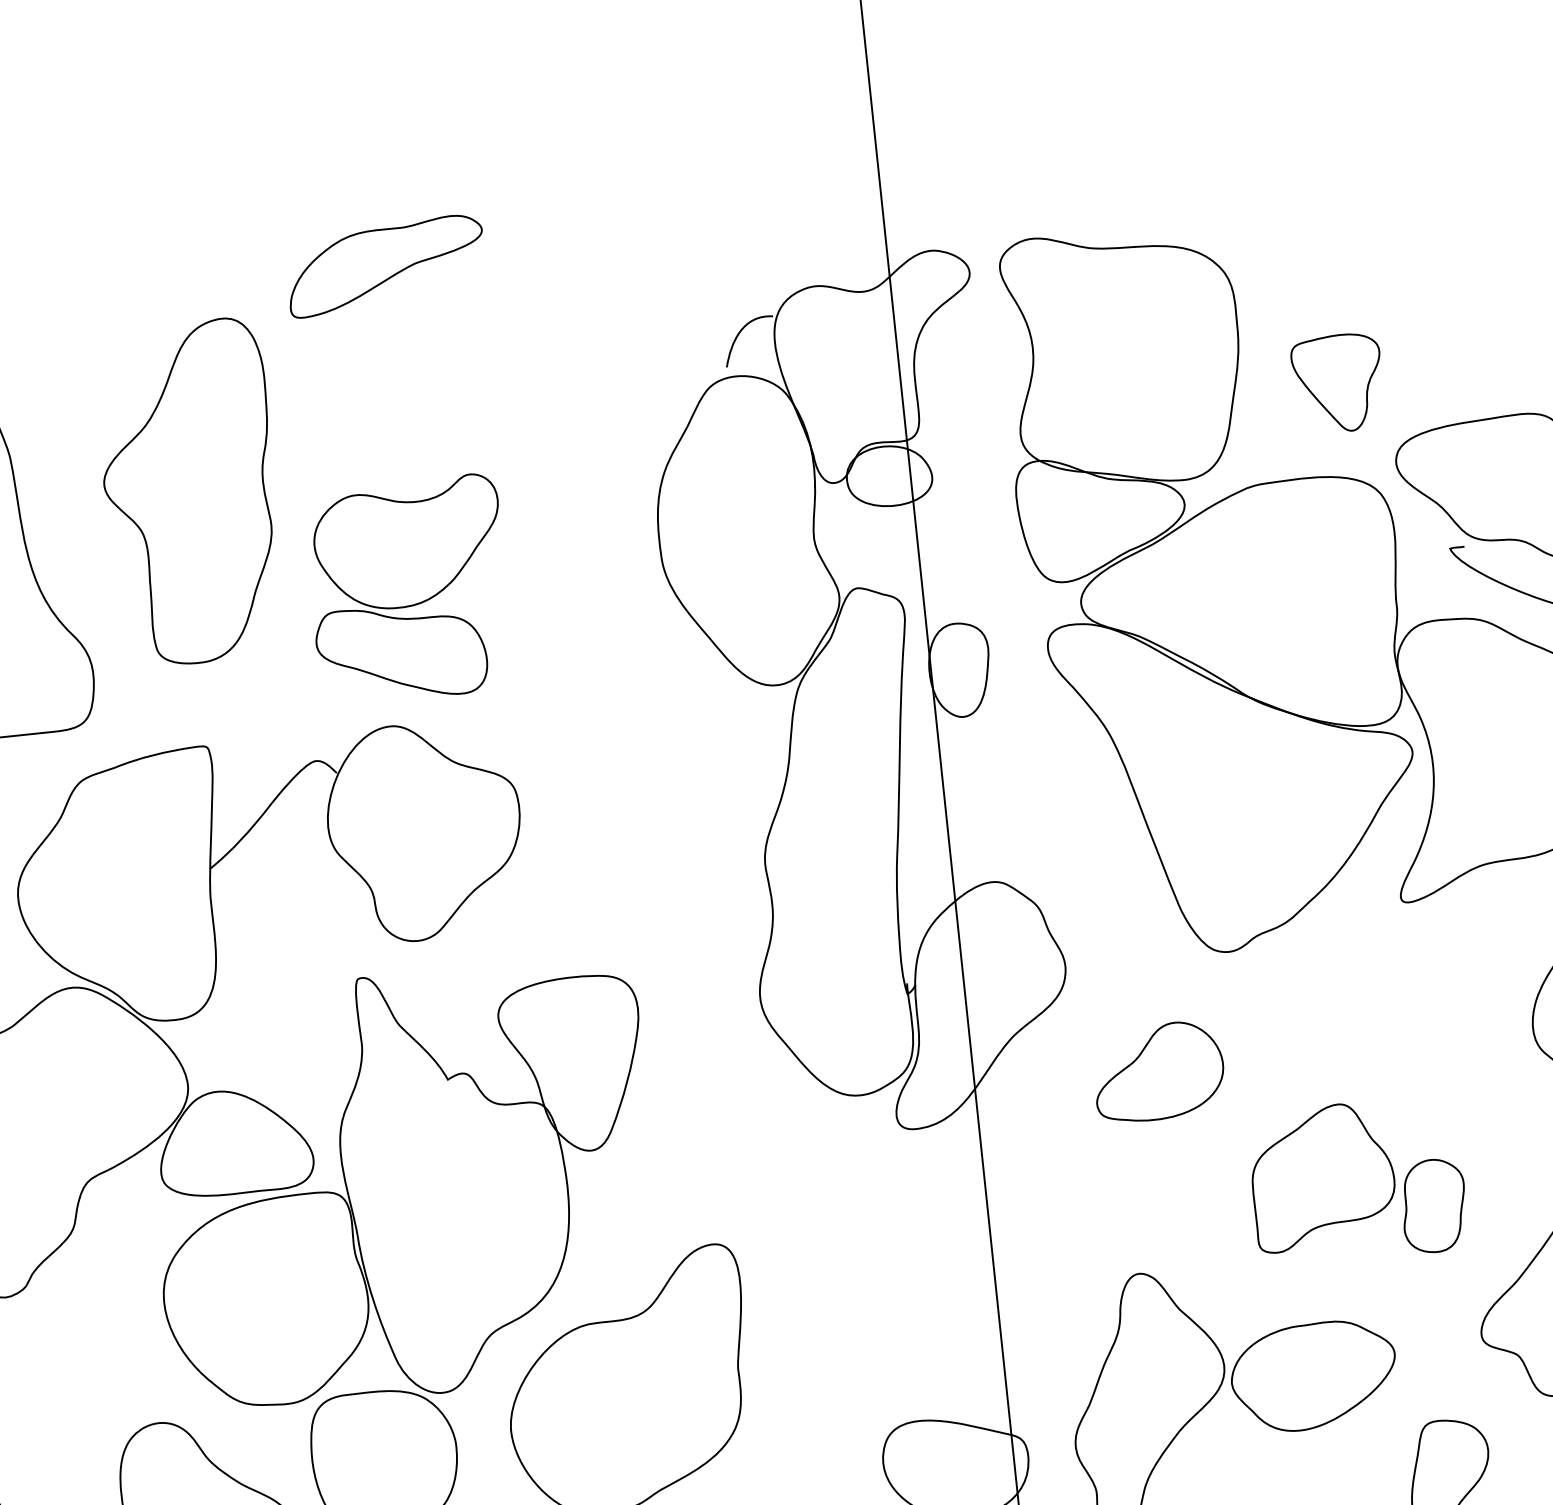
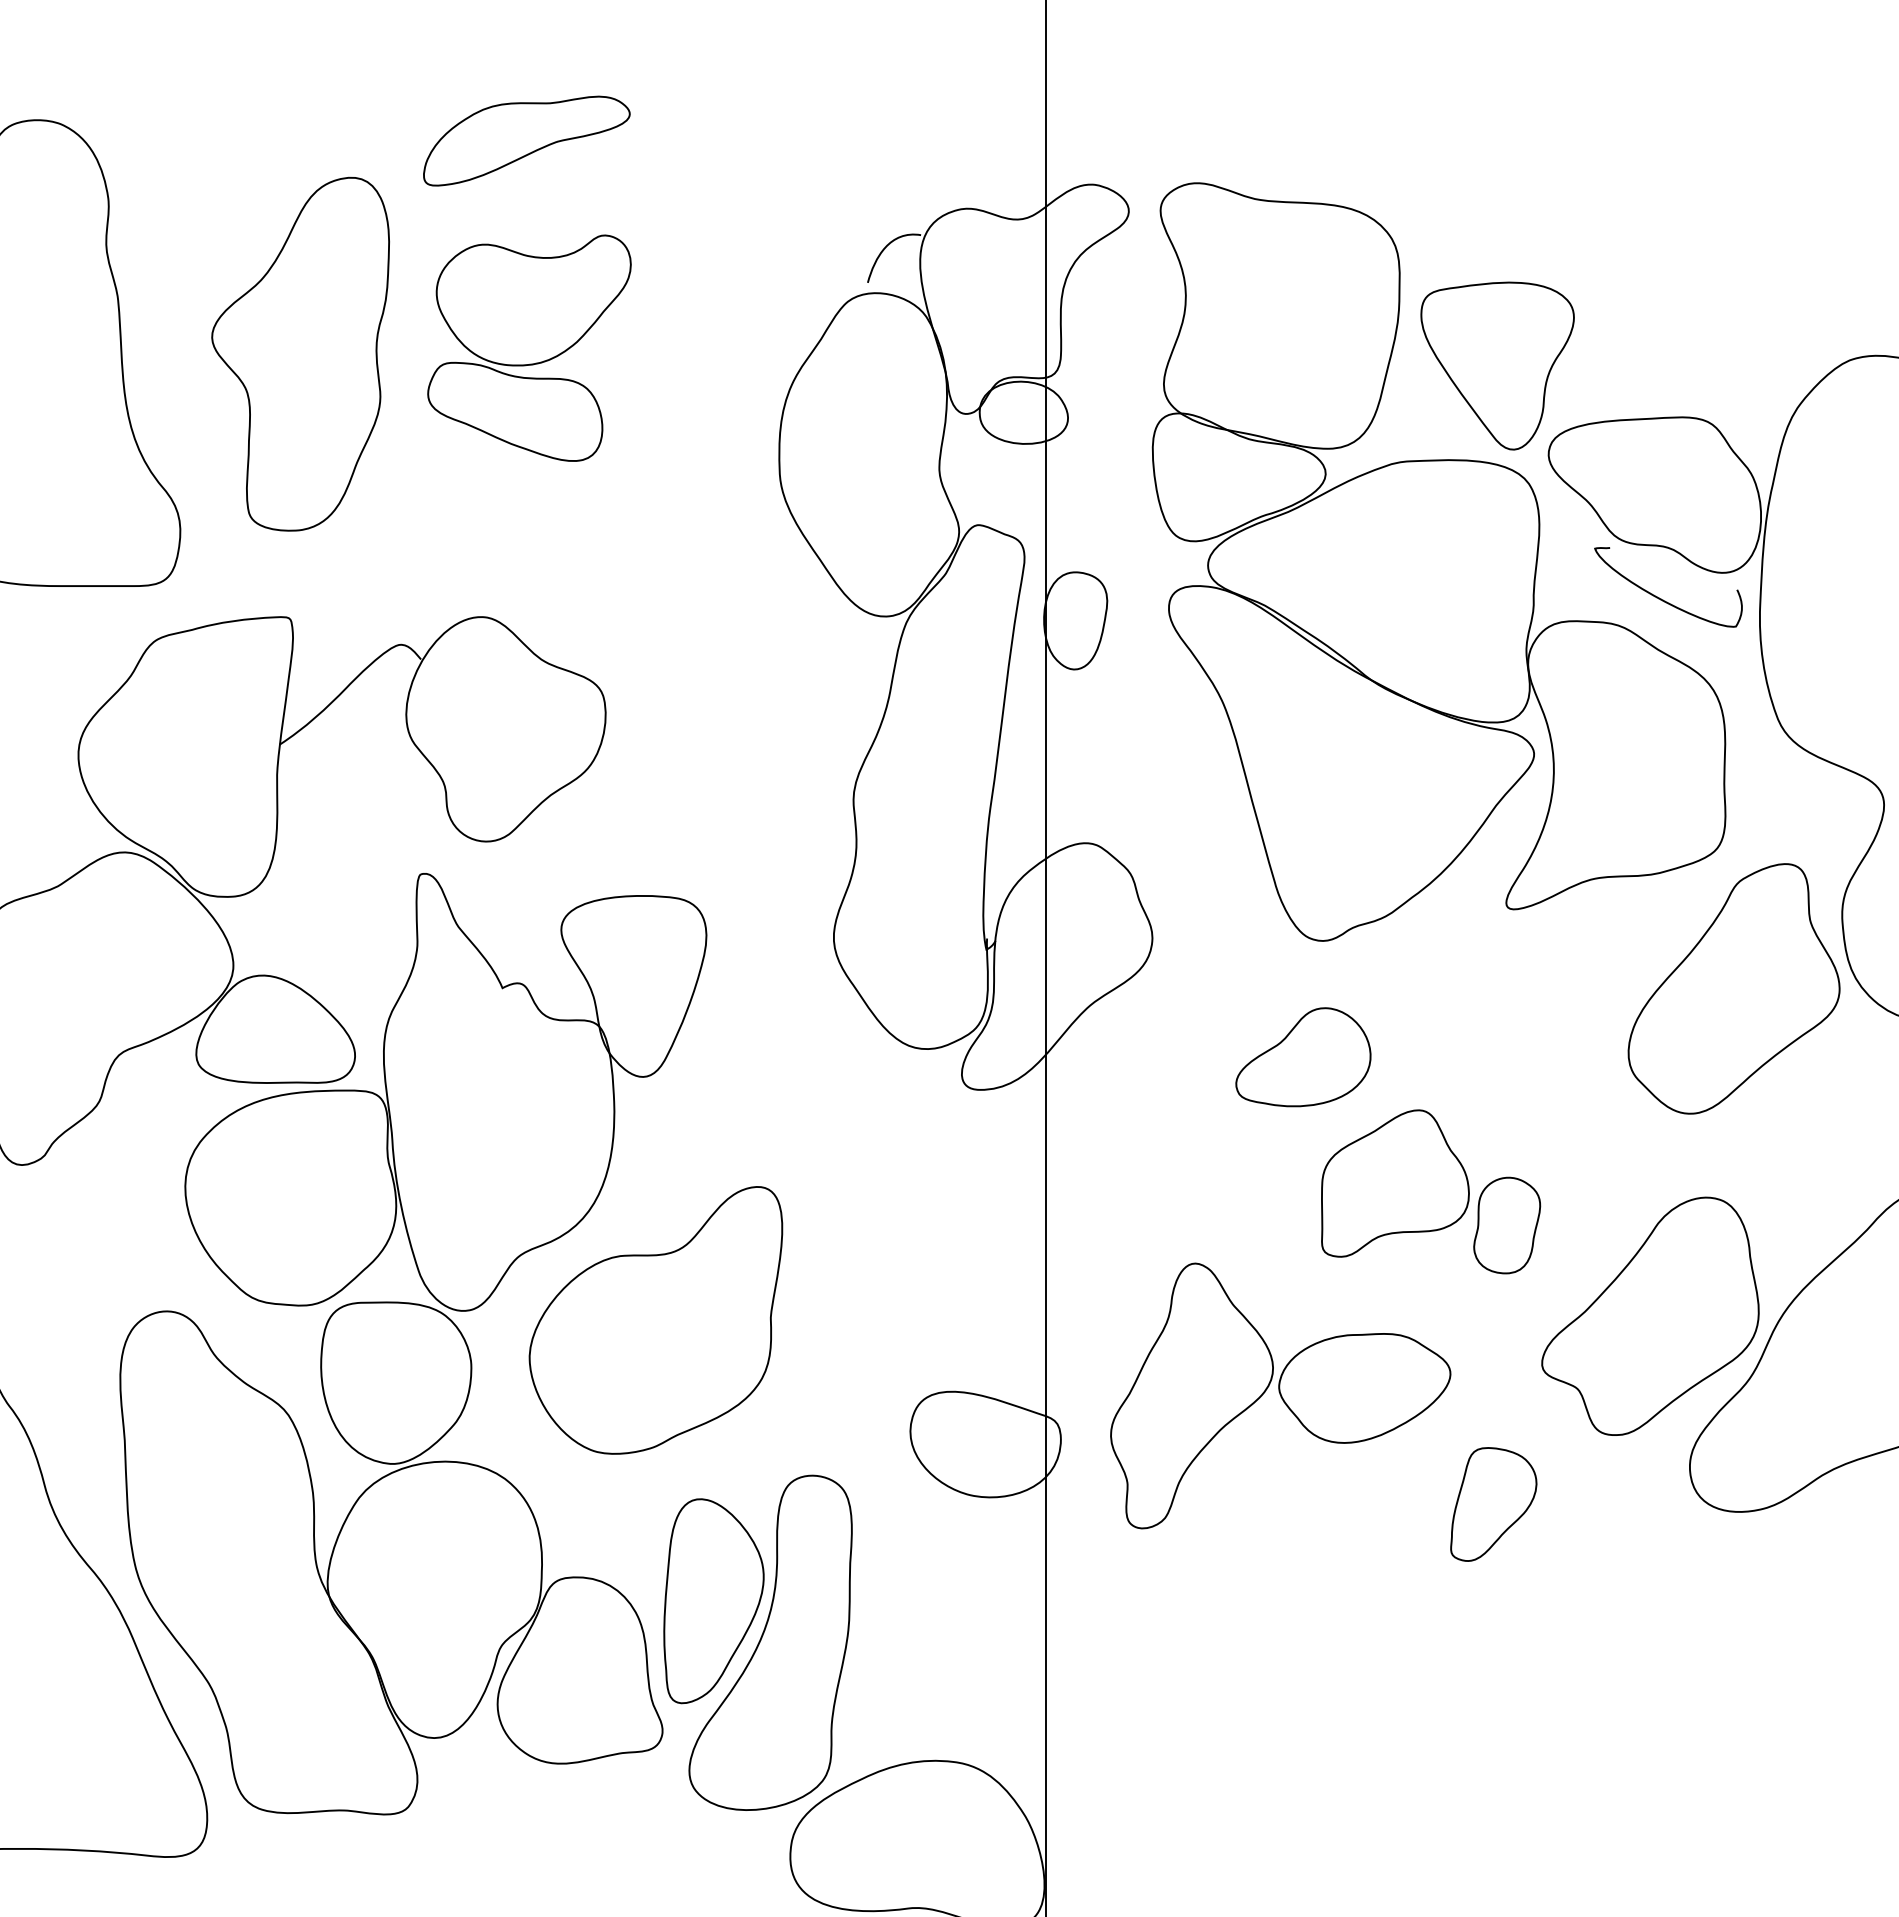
part: (1338, 383) -> (1497, 365), size x1.67
part: (408, 589) -> (529, 347), moved
part: (1158, 1072) -> (1303, 1057), moved

